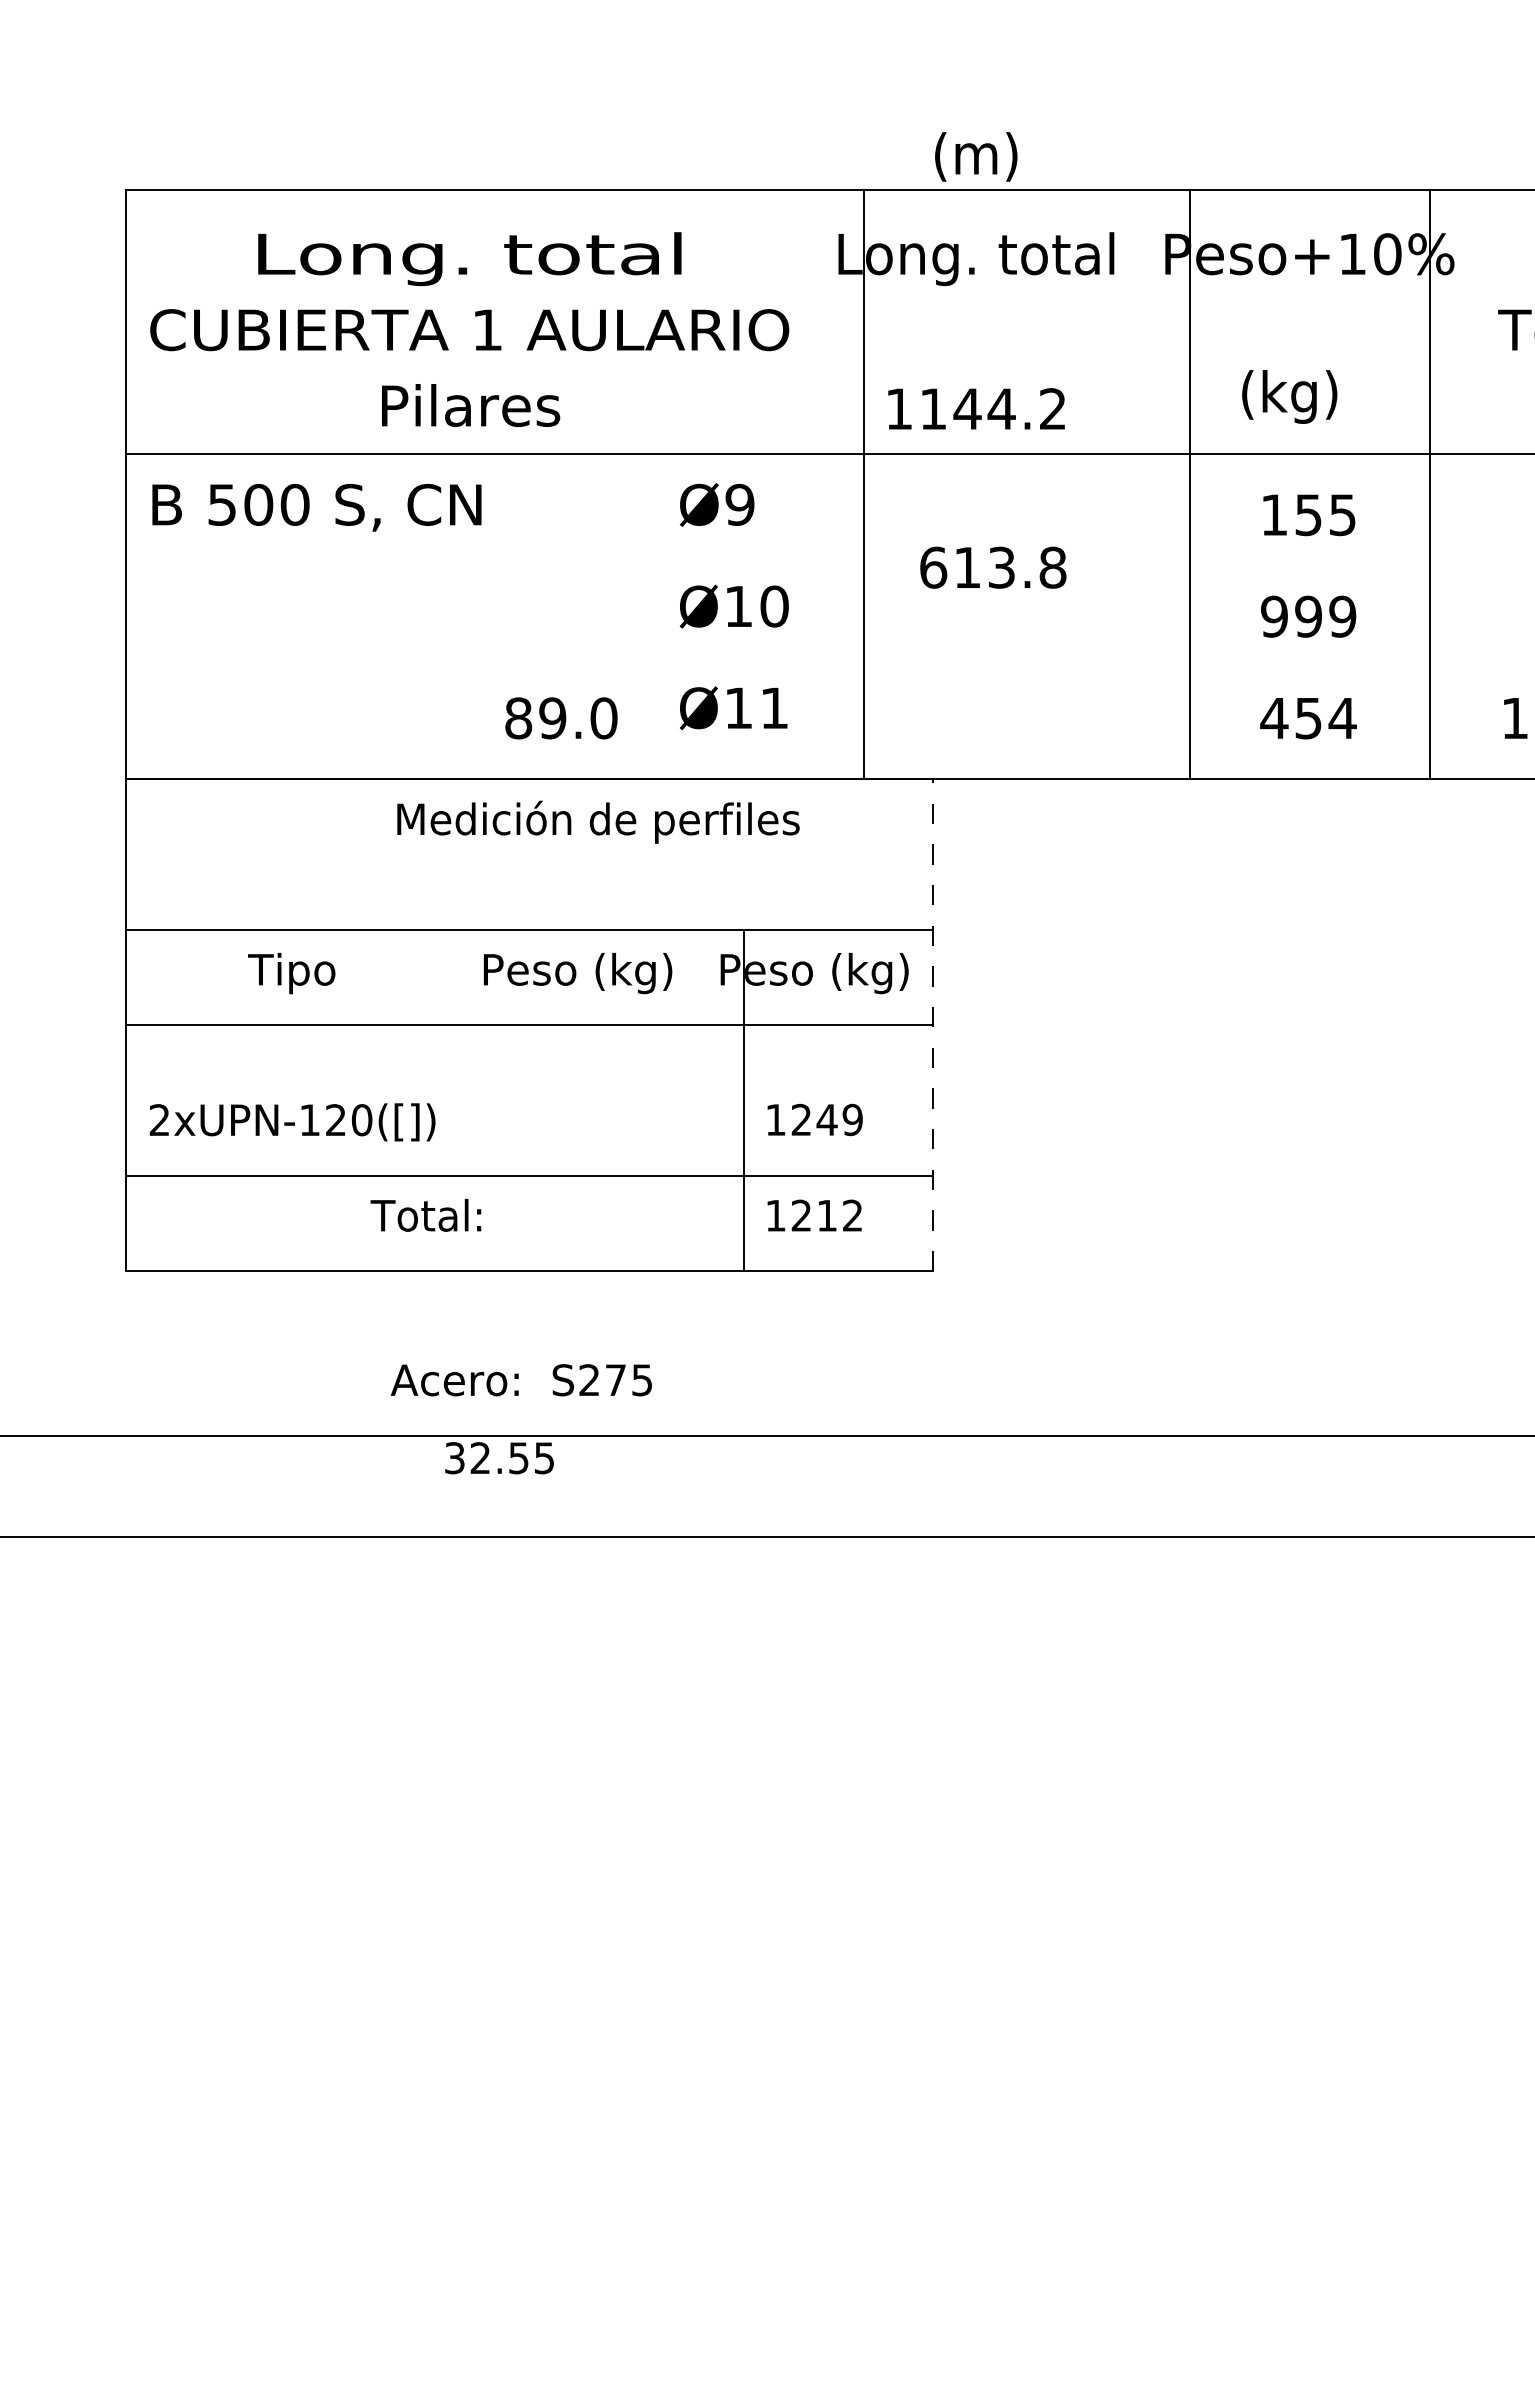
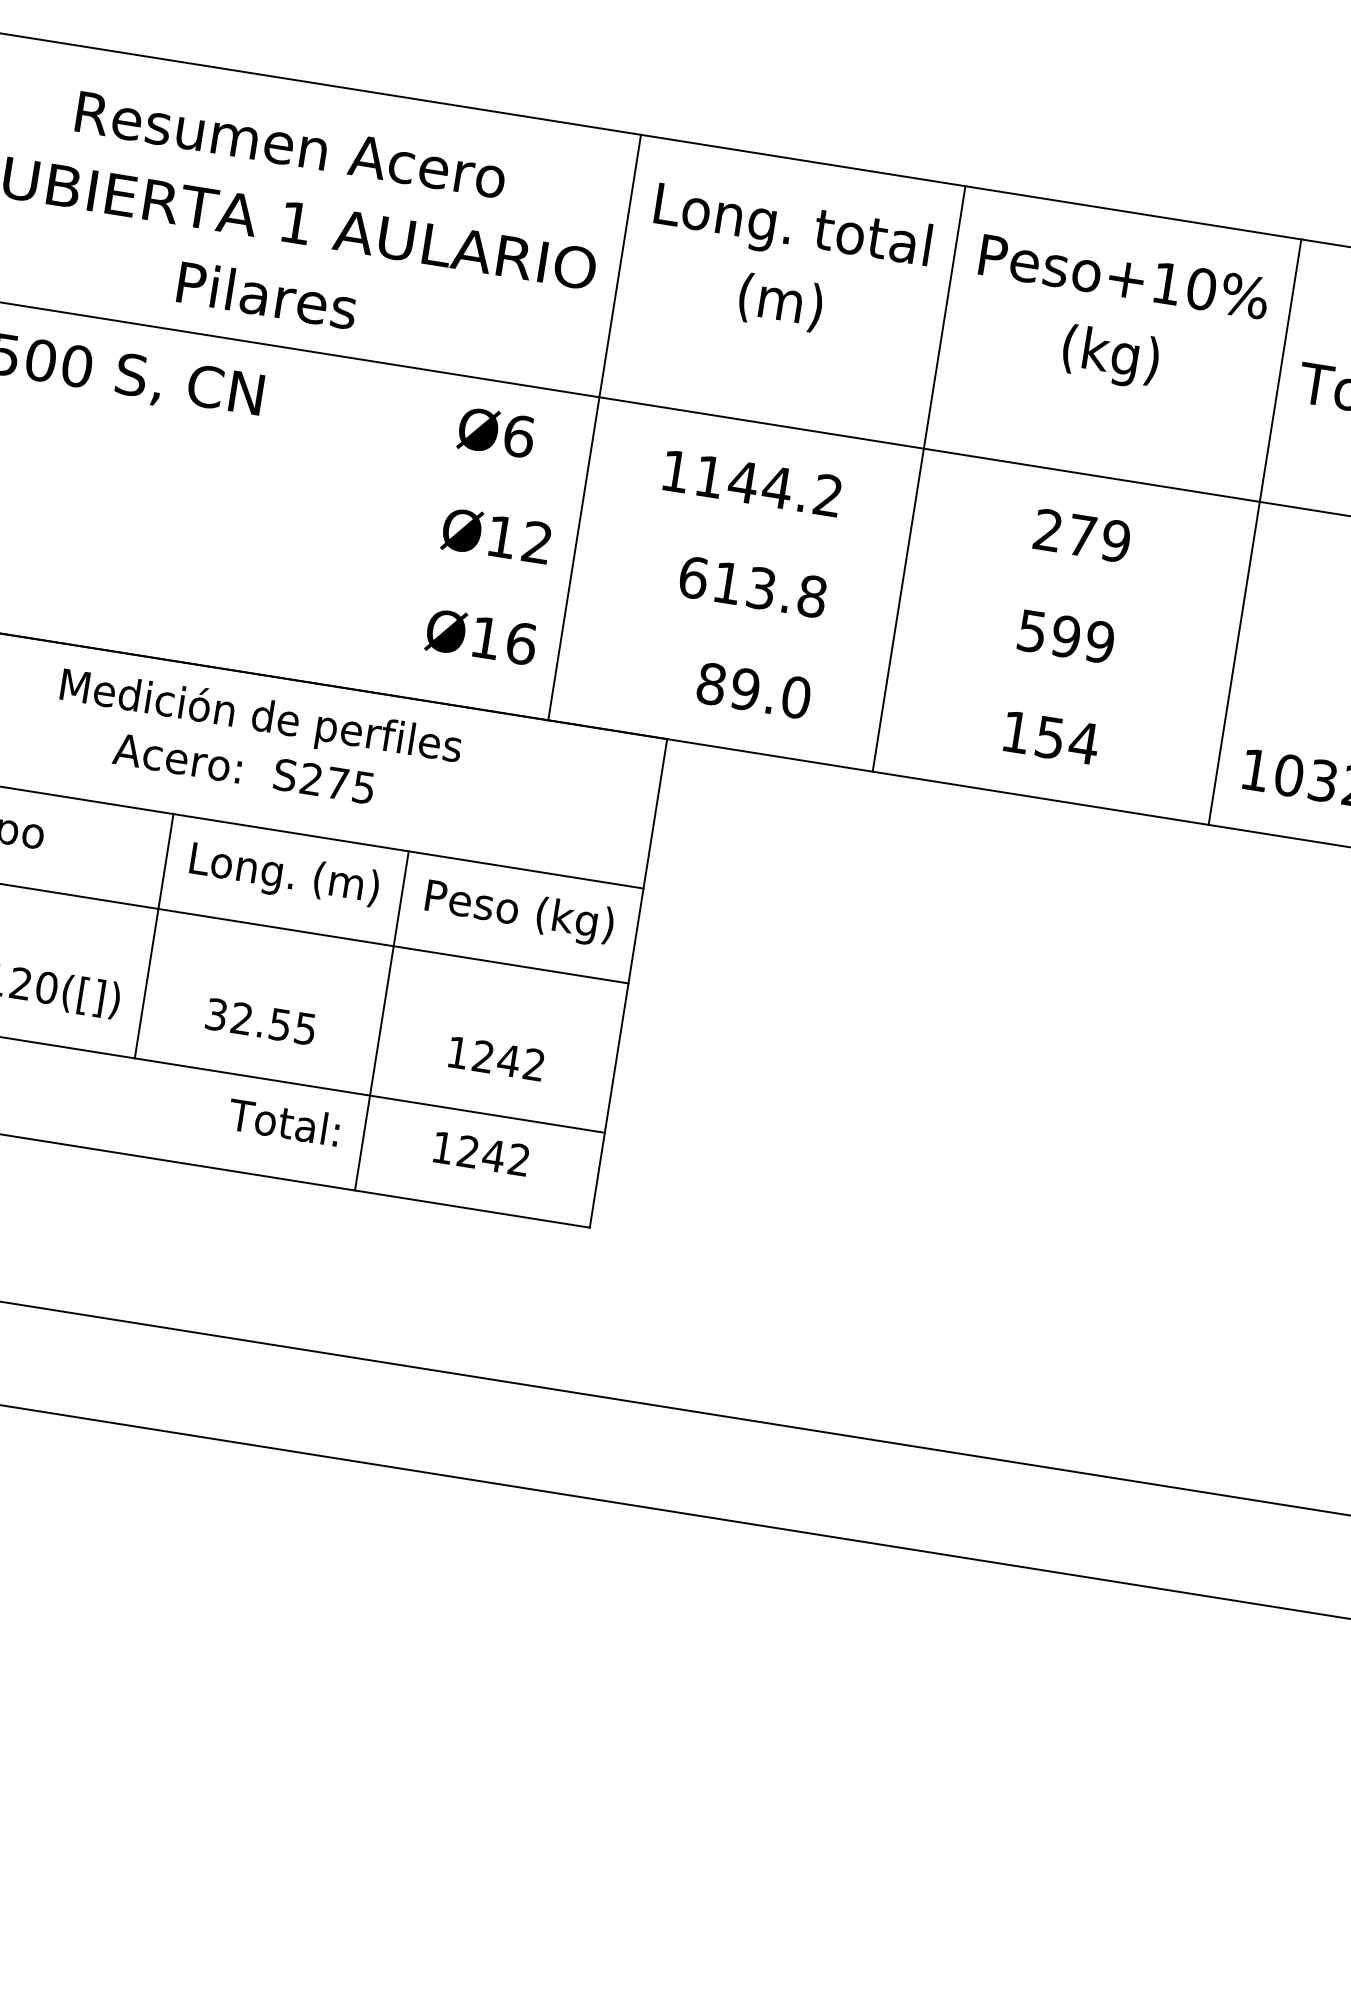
text: (976, 156) -> (780, 302), moved
text: (470, 259) -> (289, 150), Long. total -> Resumen Acero
text: (1289, 396) -> (1110, 356), moved
text: (976, 408) -> (752, 482), moved
line: (863, 484) -> (594, 427), moved
line: (1189, 484) -> (918, 478), moved
line: (1429, 484) -> (1254, 531), moved
text: (739, 504) -> (518, 435), Ø9 -> Ø6
text: (1308, 515) -> (1081, 536), 155 -> 279
text: (993, 567) -> (753, 586), moved
text: (774, 606) -> (537, 542), Ø10 -> Ø12
text: (1274, 616) -> (1032, 631), 999 -> 599
text: (774, 708) -> (521, 643), Ø11 -> Ø16
text: (561, 718) -> (754, 690), moved
text: (1274, 718) -> (1016, 732), 454 -> 154
text: (598, 821) -> (261, 717), moved
text: (577, 973) -> (283, 876), Peso (kg) -> Long. (m)
line: (932, 1025) -> (628, 983), dashed -> solid
line: (459, 1052) -> (154, 935), added
line: (744, 1100) -> (382, 1020), moved
text: (852, 1120) -> (533, 1065), 1249 -> 1242
text: (425, 1214) -> (283, 1121), moved
text: (826, 1215) -> (493, 1155), 1212 -> 1242
text: (520, 1380) -> (242, 768), moved
text: (499, 1458) -> (260, 1022), moved

